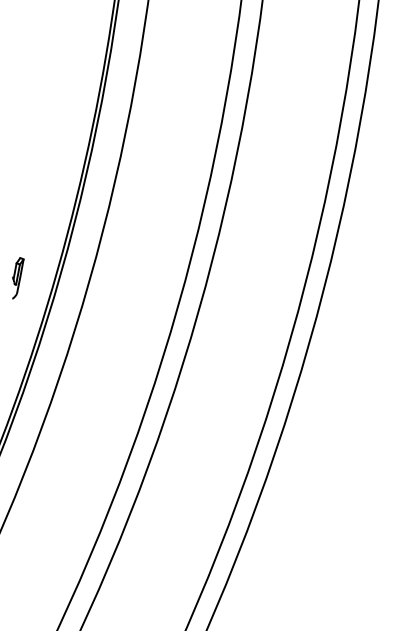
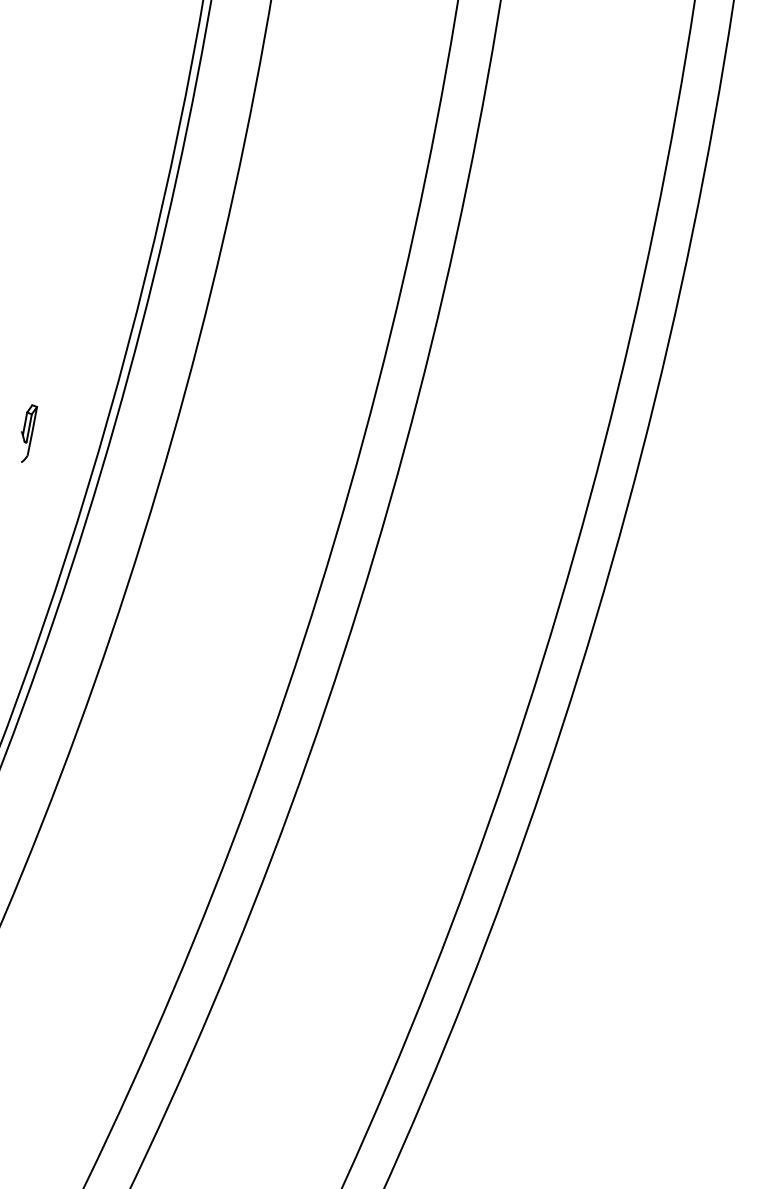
part: (17, 278) -> (28, 433), size x0.7

